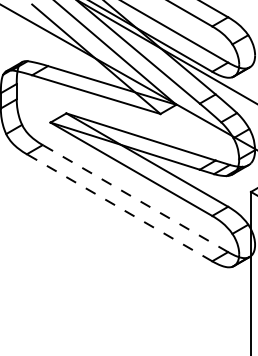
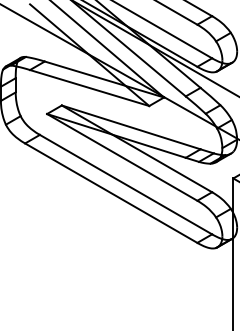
line: (134, 198) -> (125, 184), dashed -> solid
line: (118, 207) -> (110, 192), dashed -> solid

